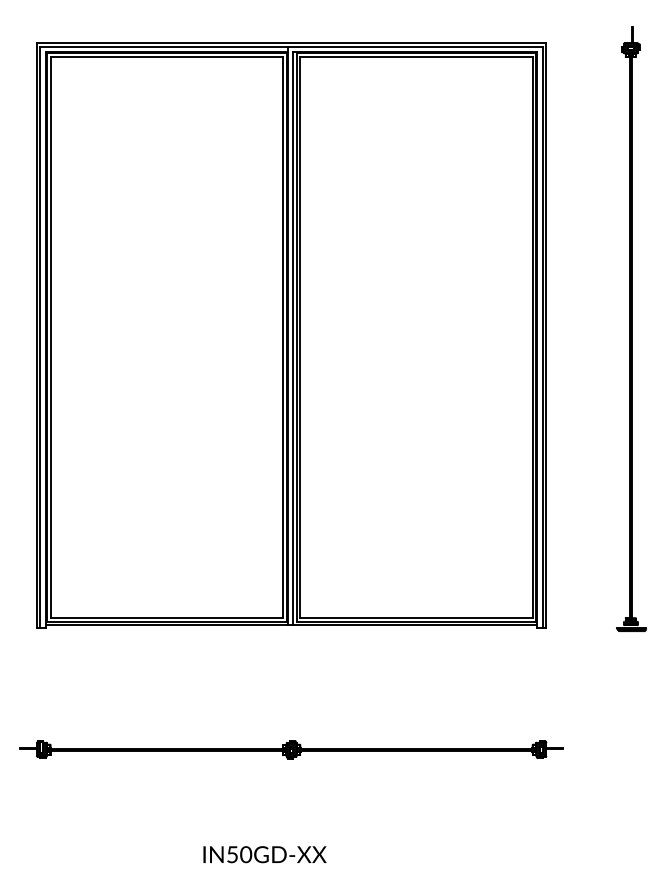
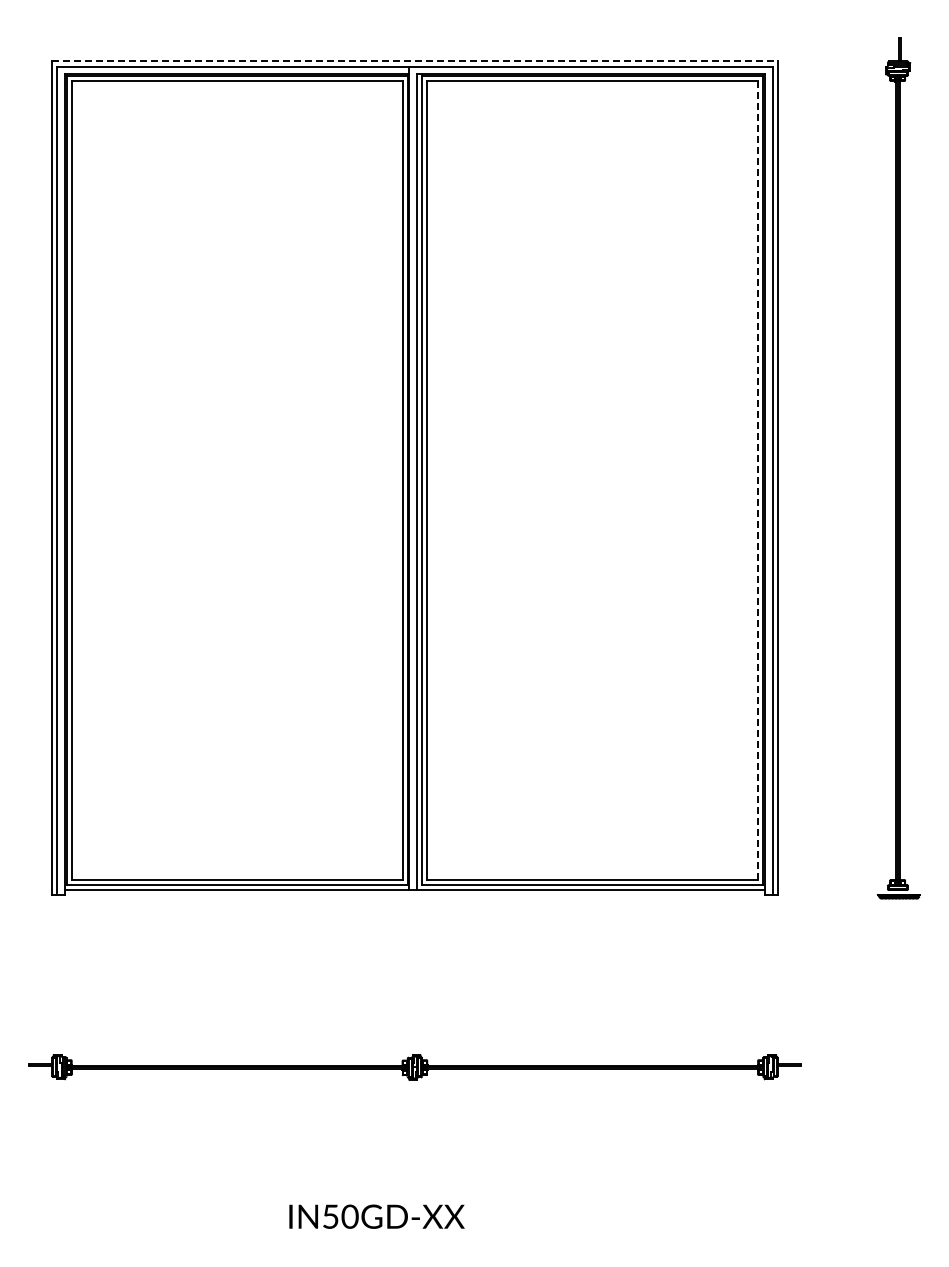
line: (291, 43) -> (414, 61), solid -> dashed
line: (532, 337) -> (758, 480), solid -> dashed

